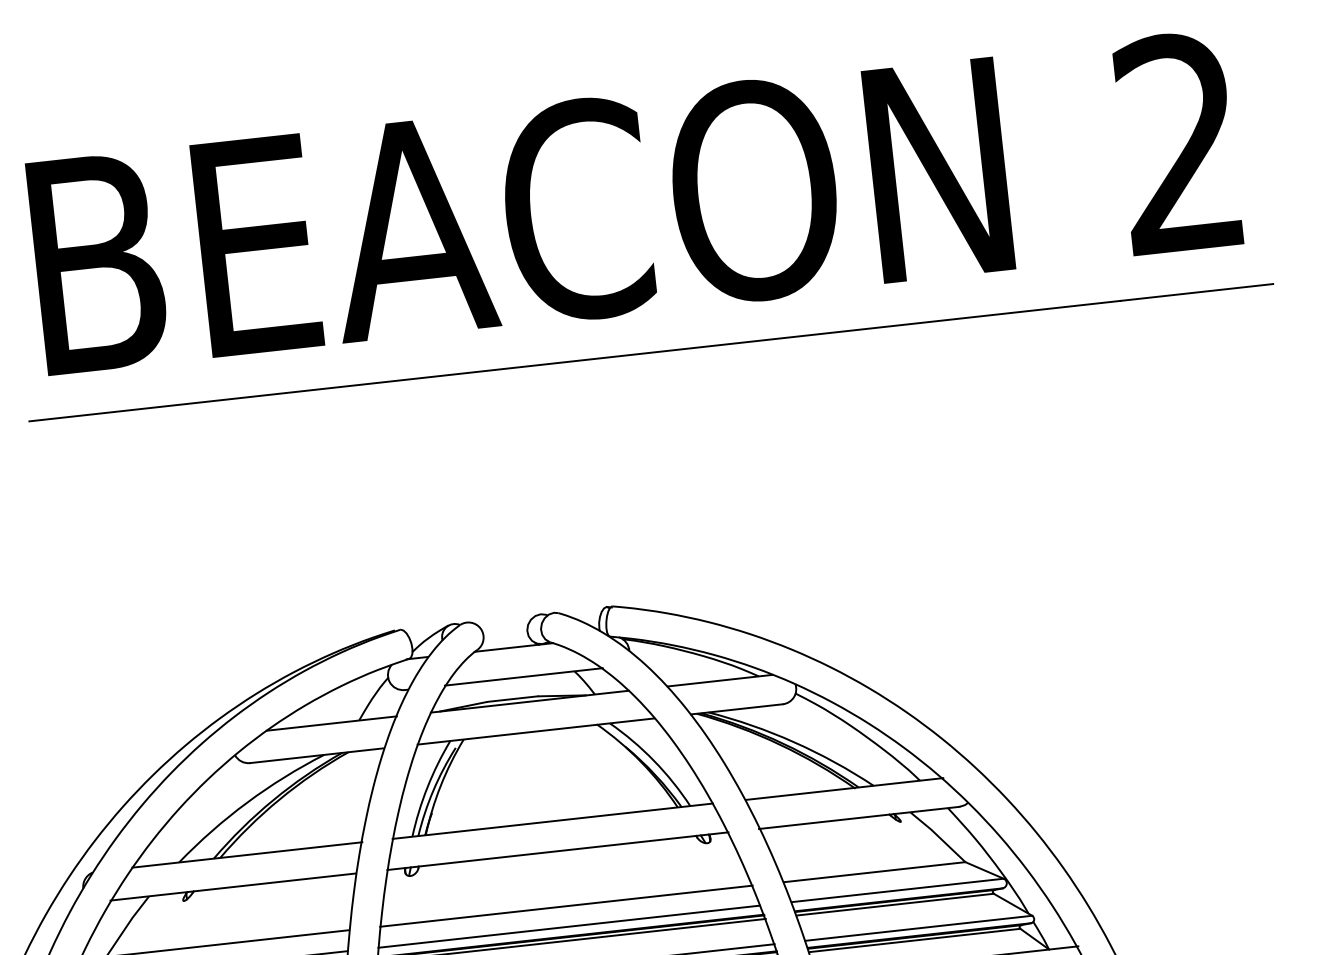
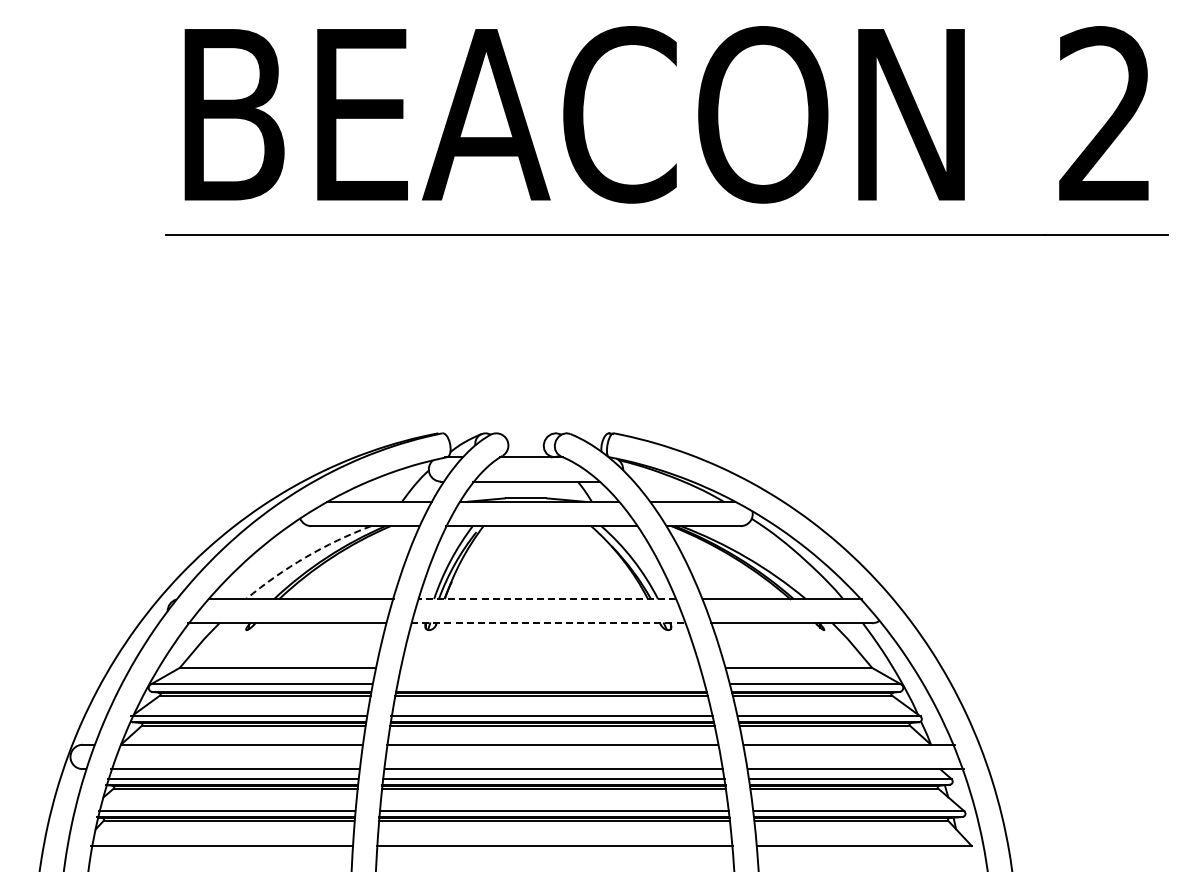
arc: (247, 802) -> (305, 557), solid -> dashed
line: (551, 821) -> (546, 599), solid -> dashed
line: (558, 851) -> (549, 623), solid -> dashed
line: (566, 905) -> (550, 667), removed
line: (568, 926) -> (550, 684), removed

